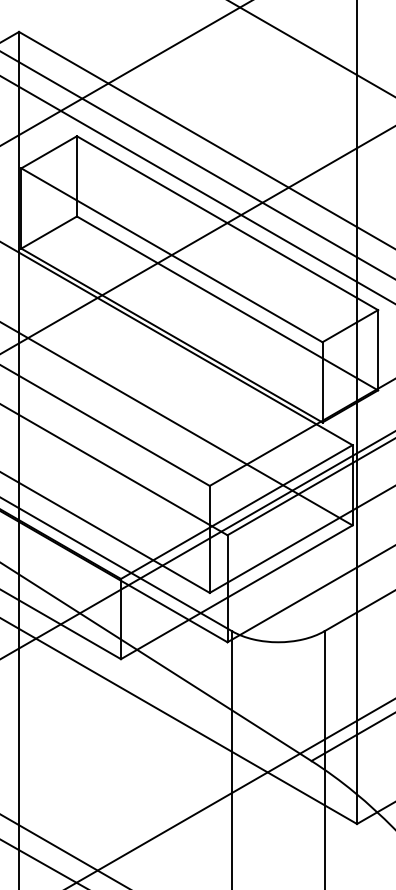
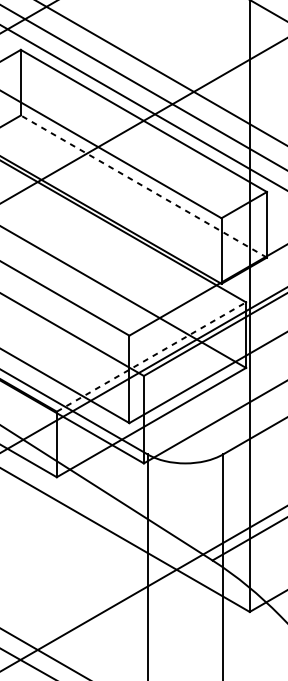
line: (227, 303) -> (143, 186), solid -> dashed
line: (236, 512) -> (151, 357), solid -> dashed

